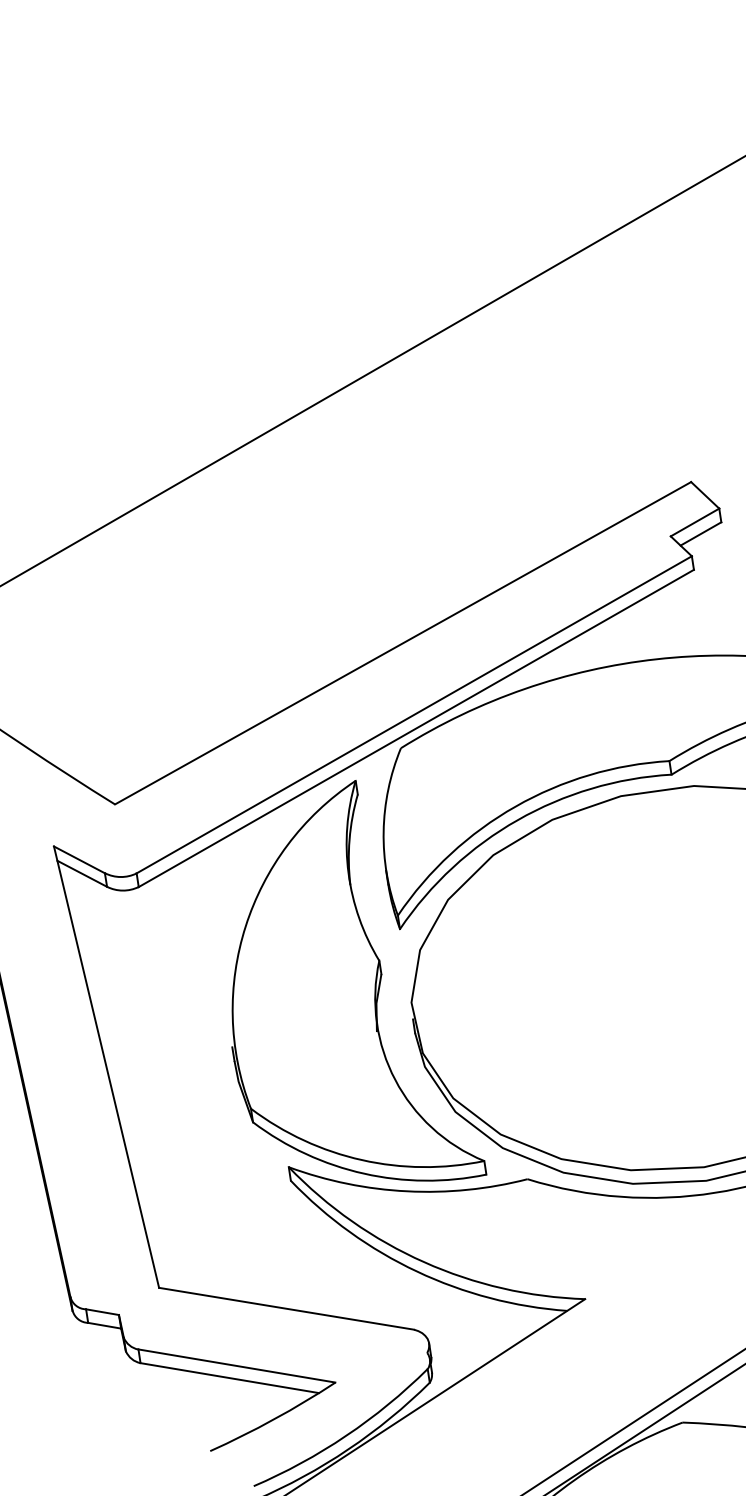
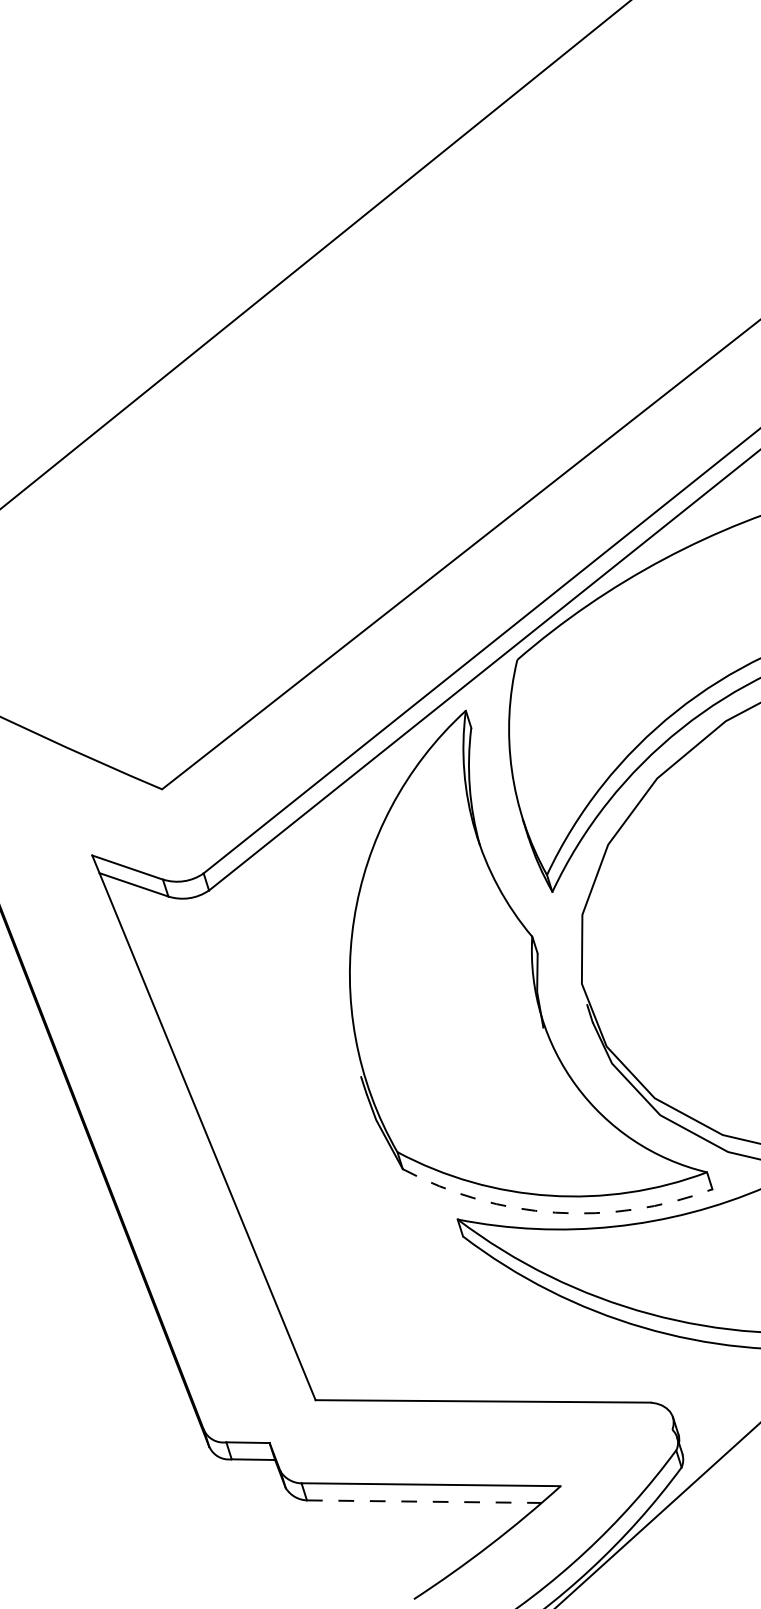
arc: (364, 1173) -> (555, 1212), solid -> dashed
line: (230, 1378) -> (425, 1502), solid -> dashed

